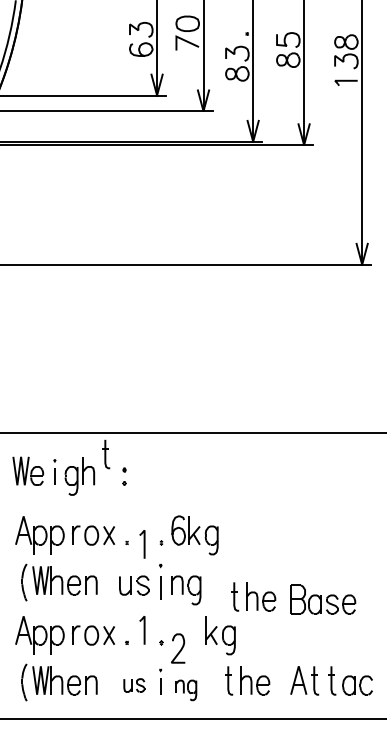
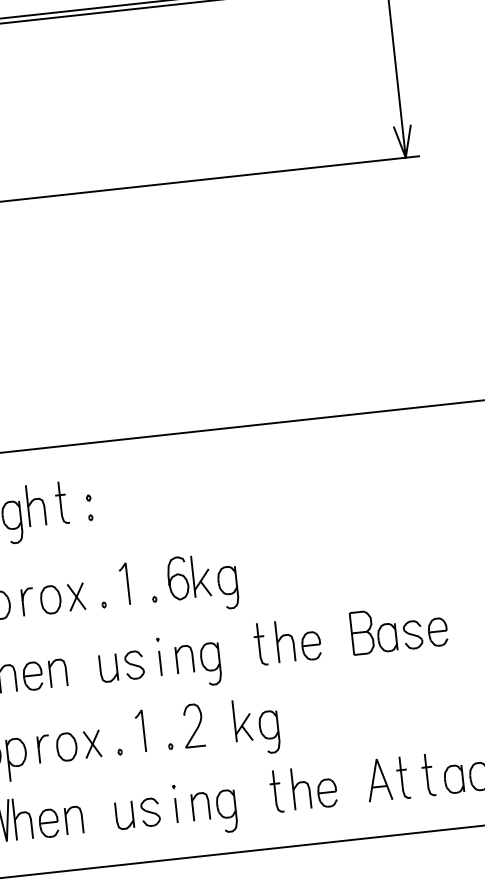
part: (106, 454) -> (62, 503), moved
part: (142, 544) -> (124, 584), moved
part: (160, 581) -> (159, 656), size x0.71
part: (253, 596) -> (287, 640), moved
part: (323, 599) -> (399, 628), moved
curve: (180, 649) -> (196, 726), moved
part: (134, 685) -> (137, 813), size x1.43
part: (186, 690) -> (215, 812), size x1.43

